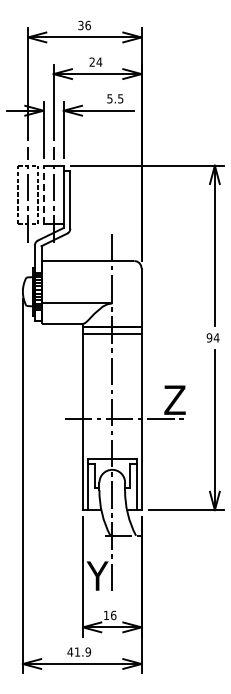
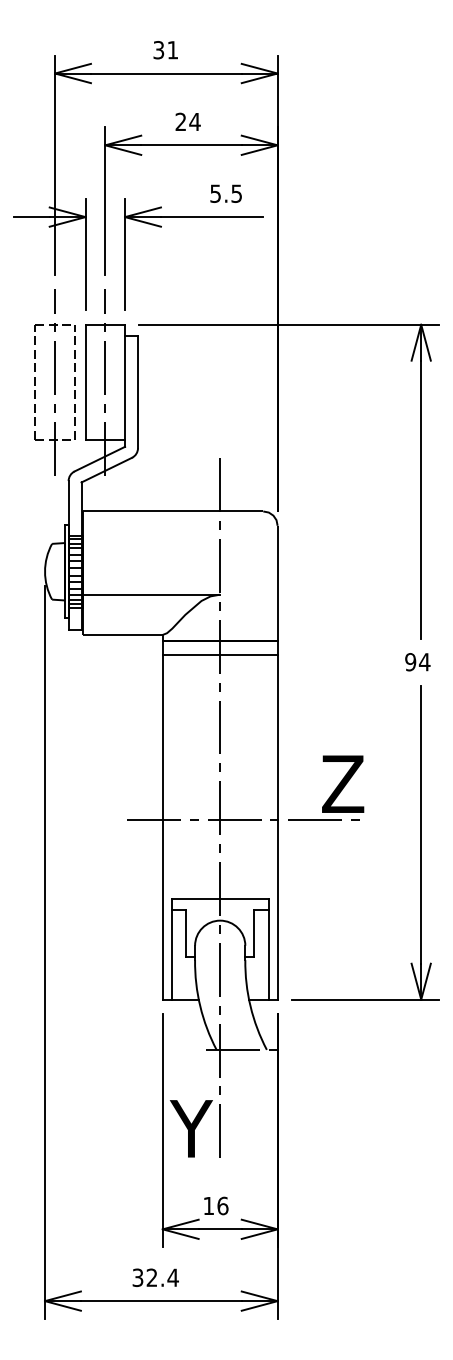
text: (87, 25) -> (171, 50), 36 -> 31
line: (43, 194) -> (85, 381), dashed -> solid
text: (79, 651) -> (155, 1276), 41.9 -> 32.4

